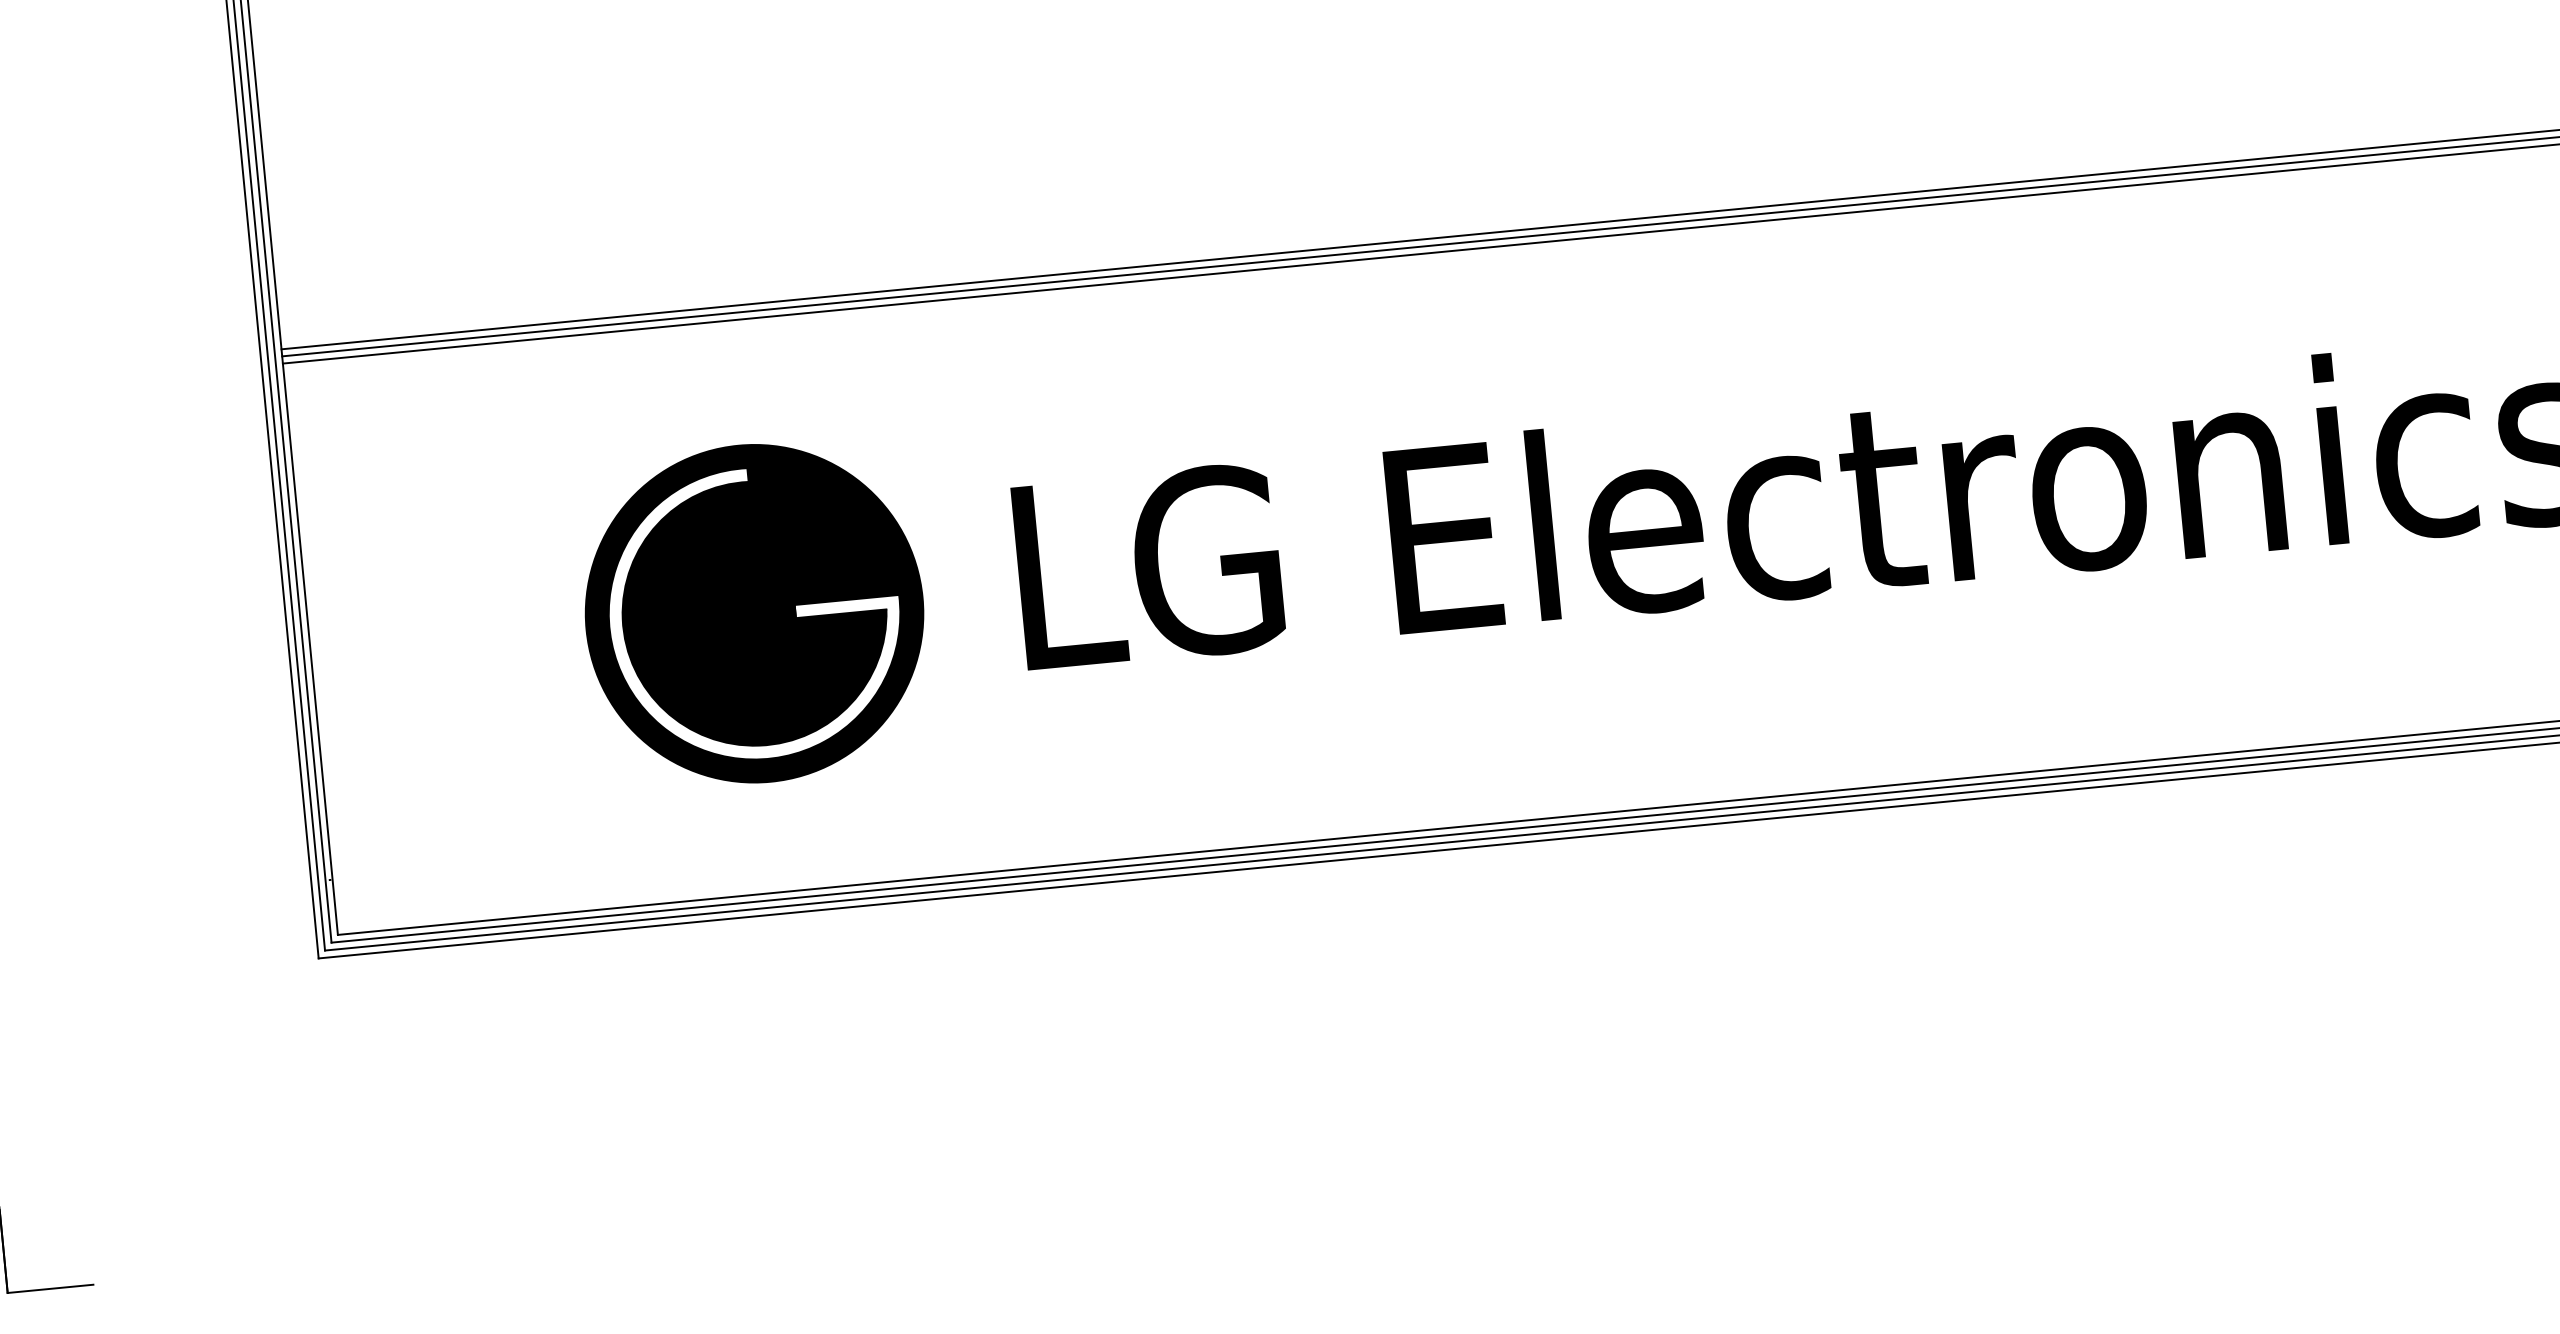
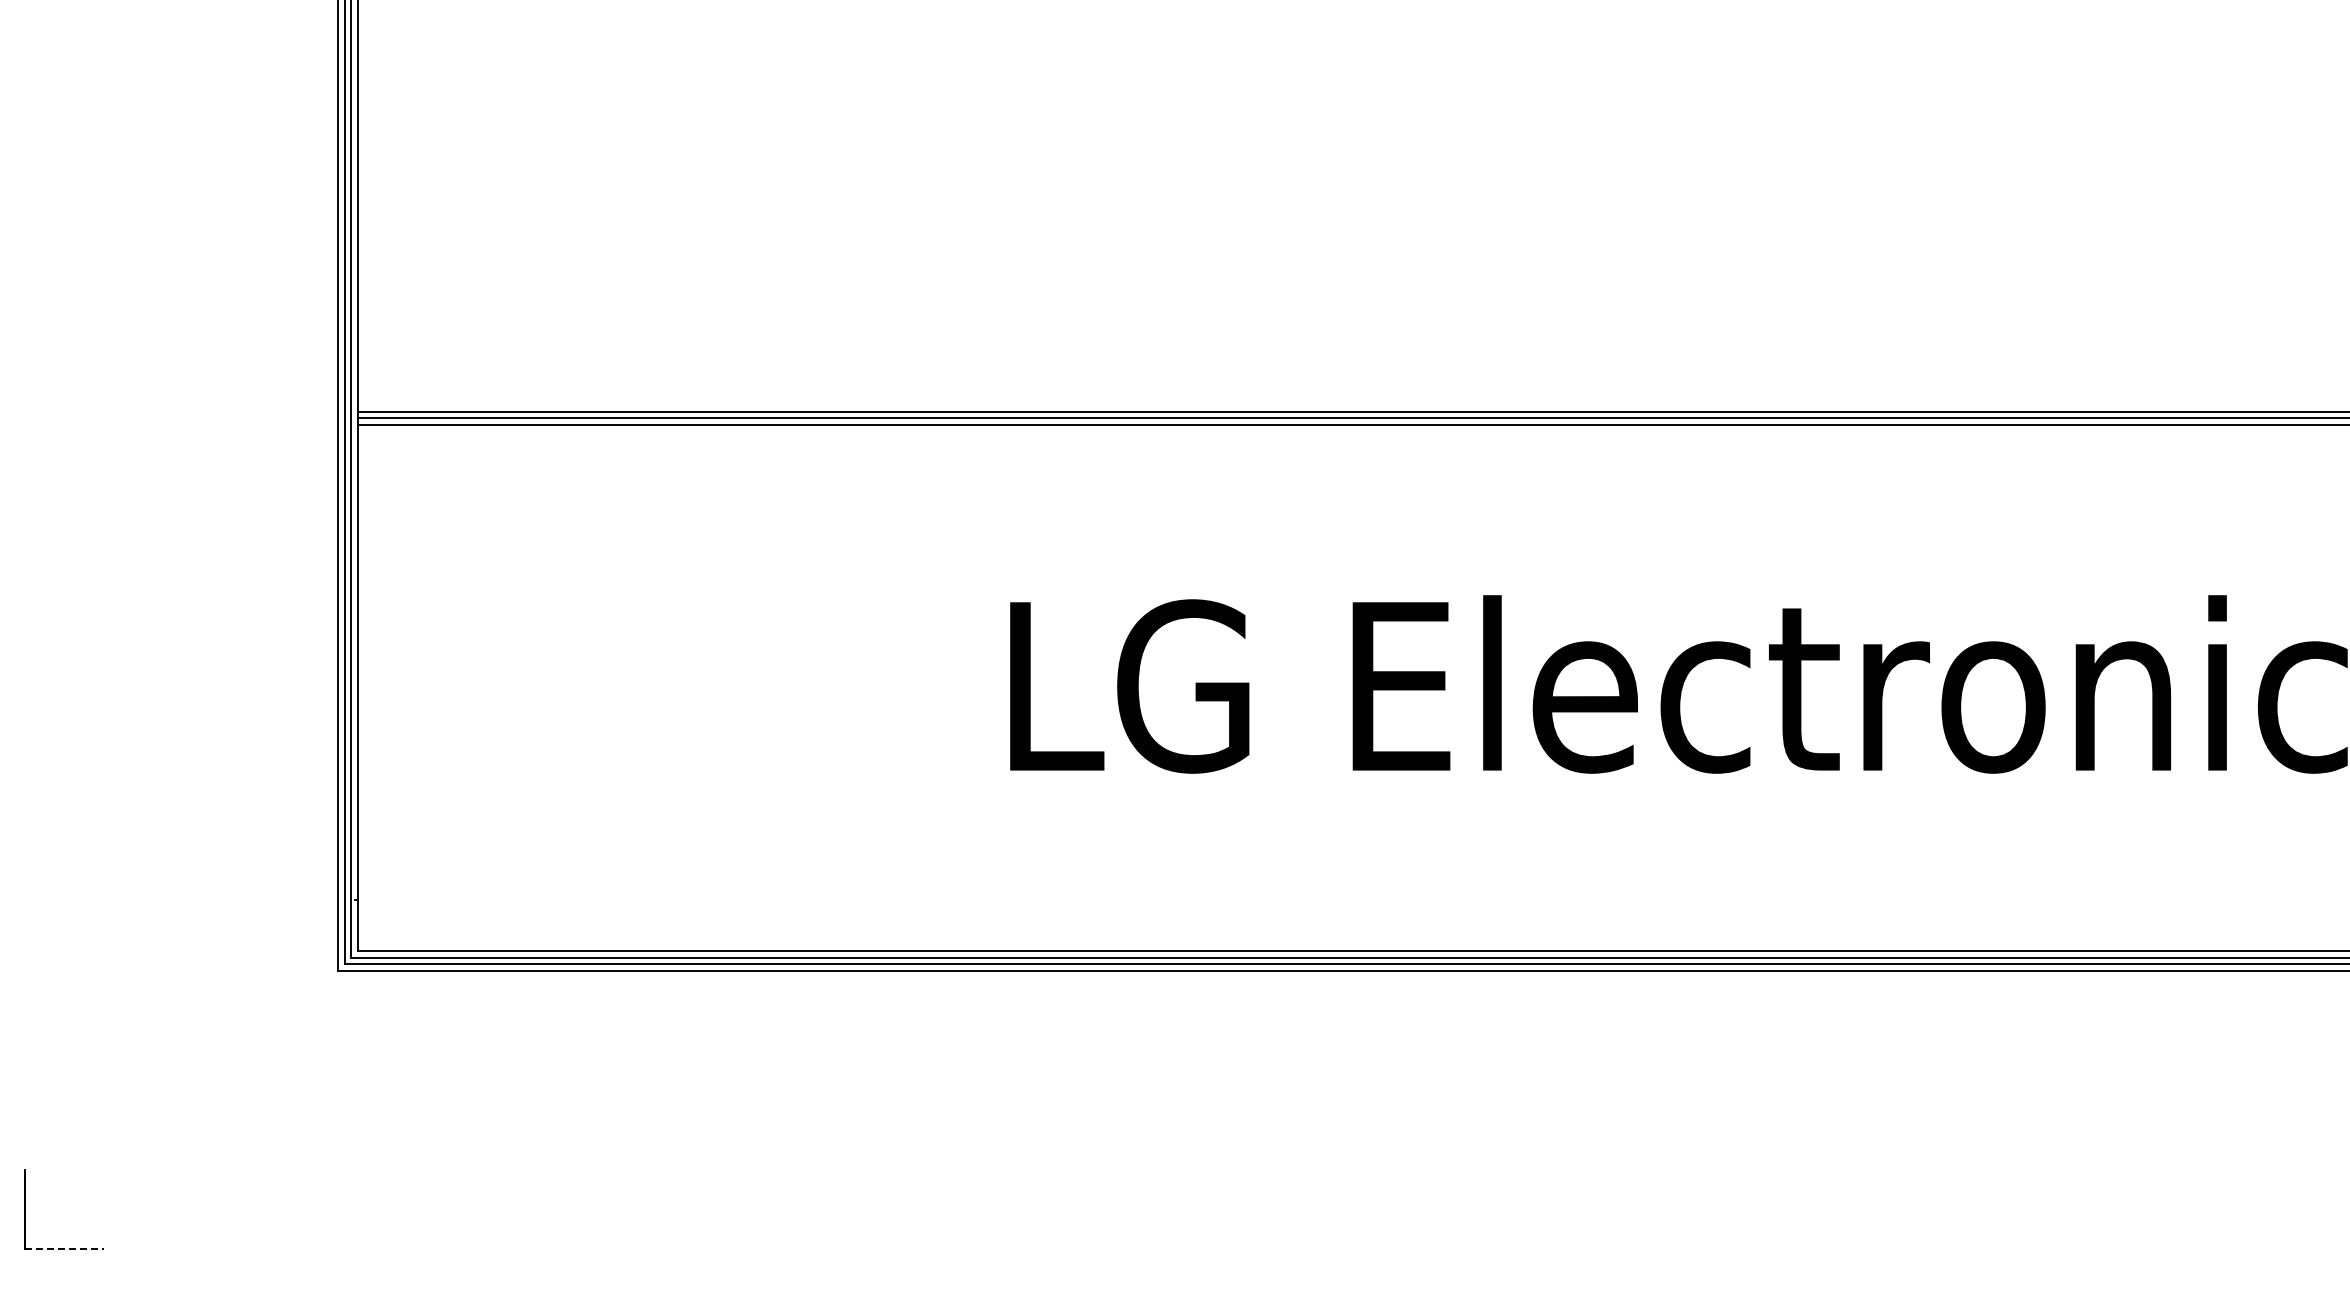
part: (754, 613) -> (765, 694), removed
line: (51, 1288) -> (65, 1248), solid -> dashed

